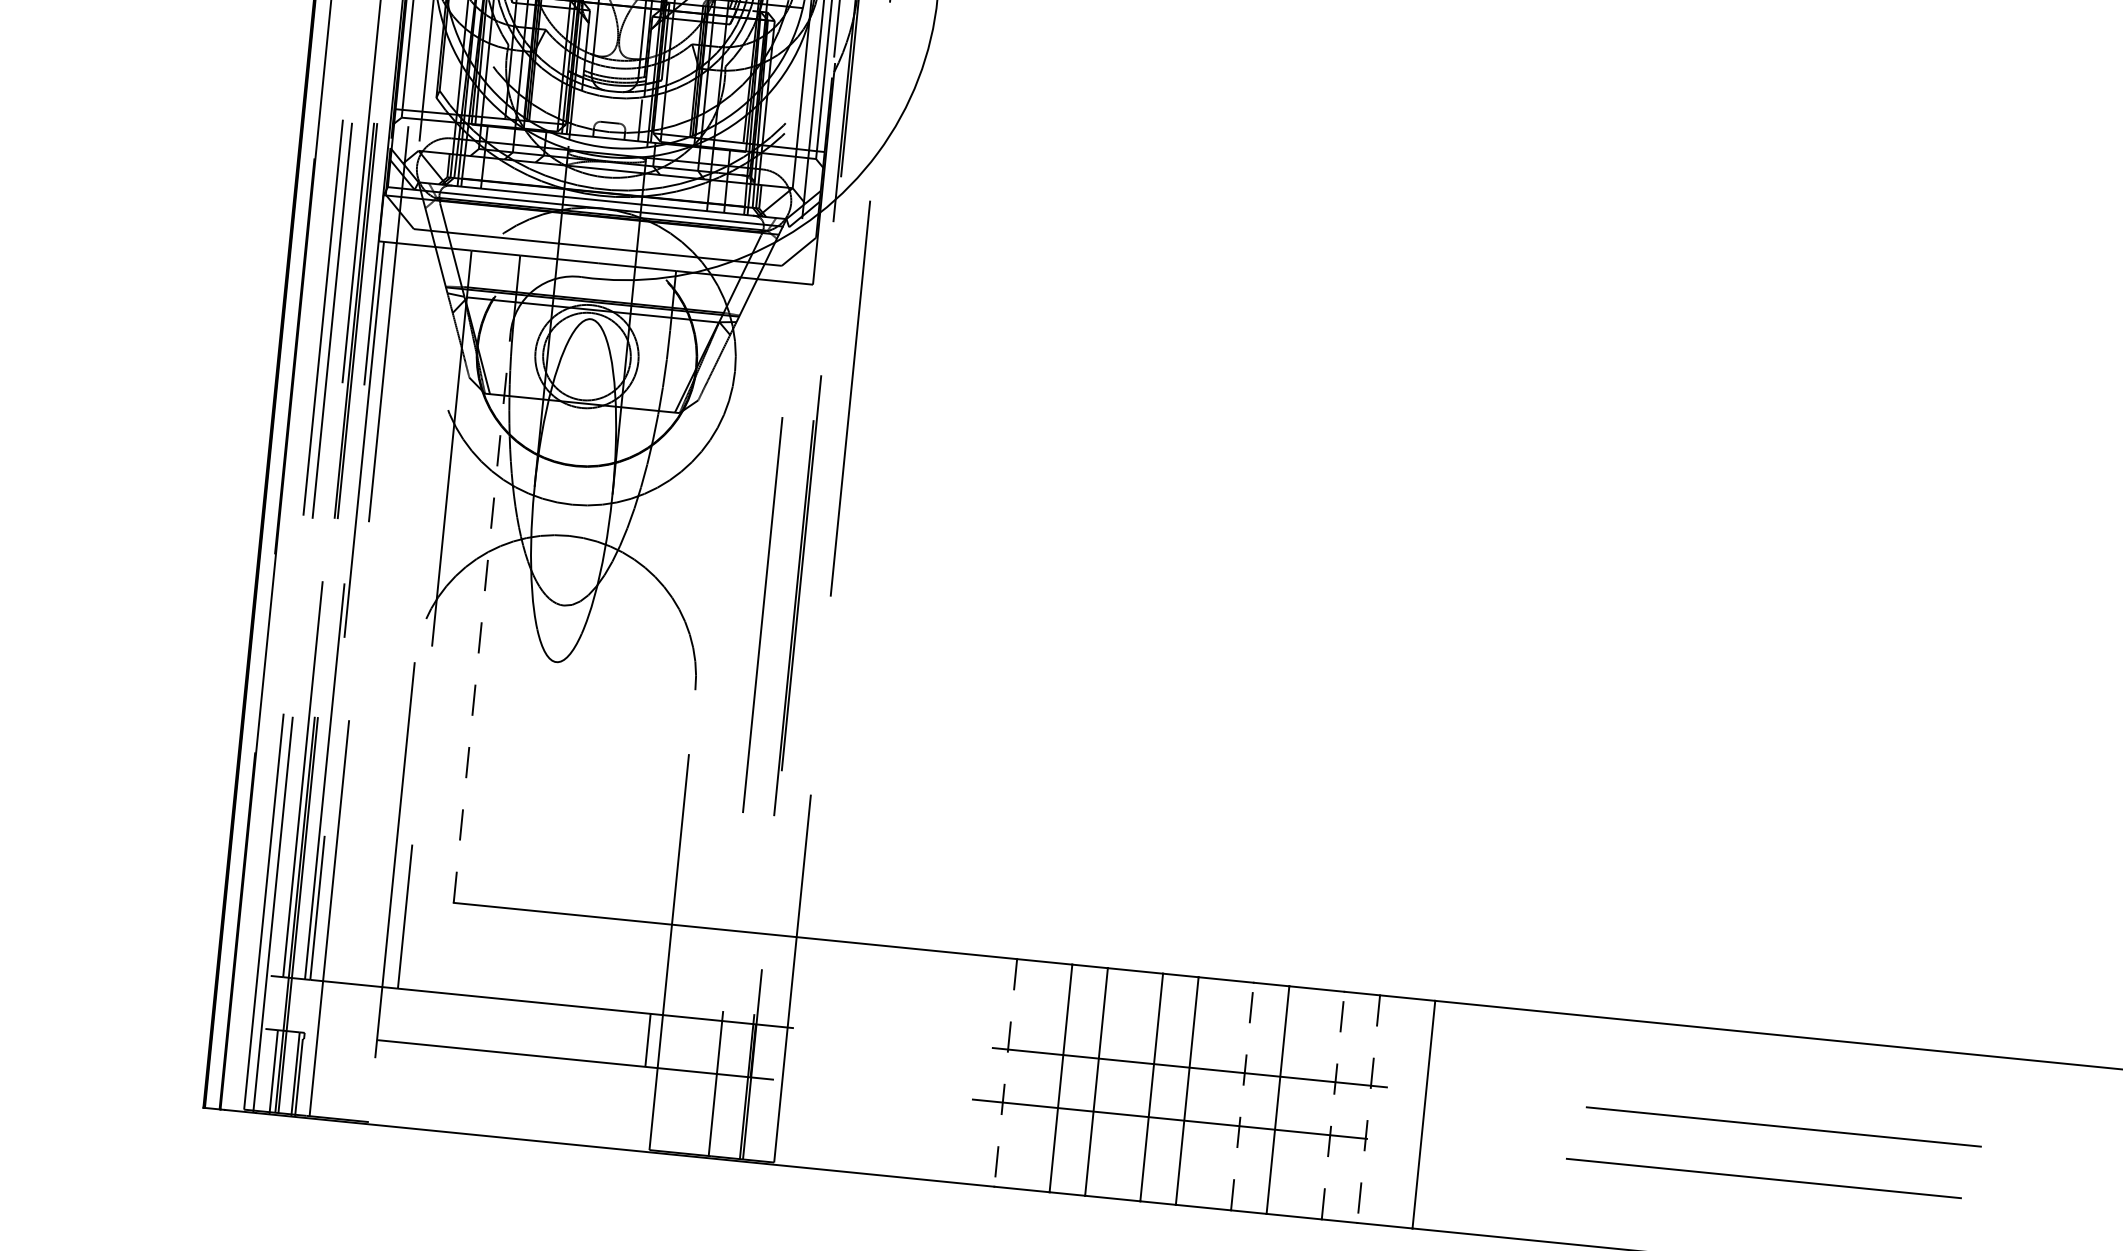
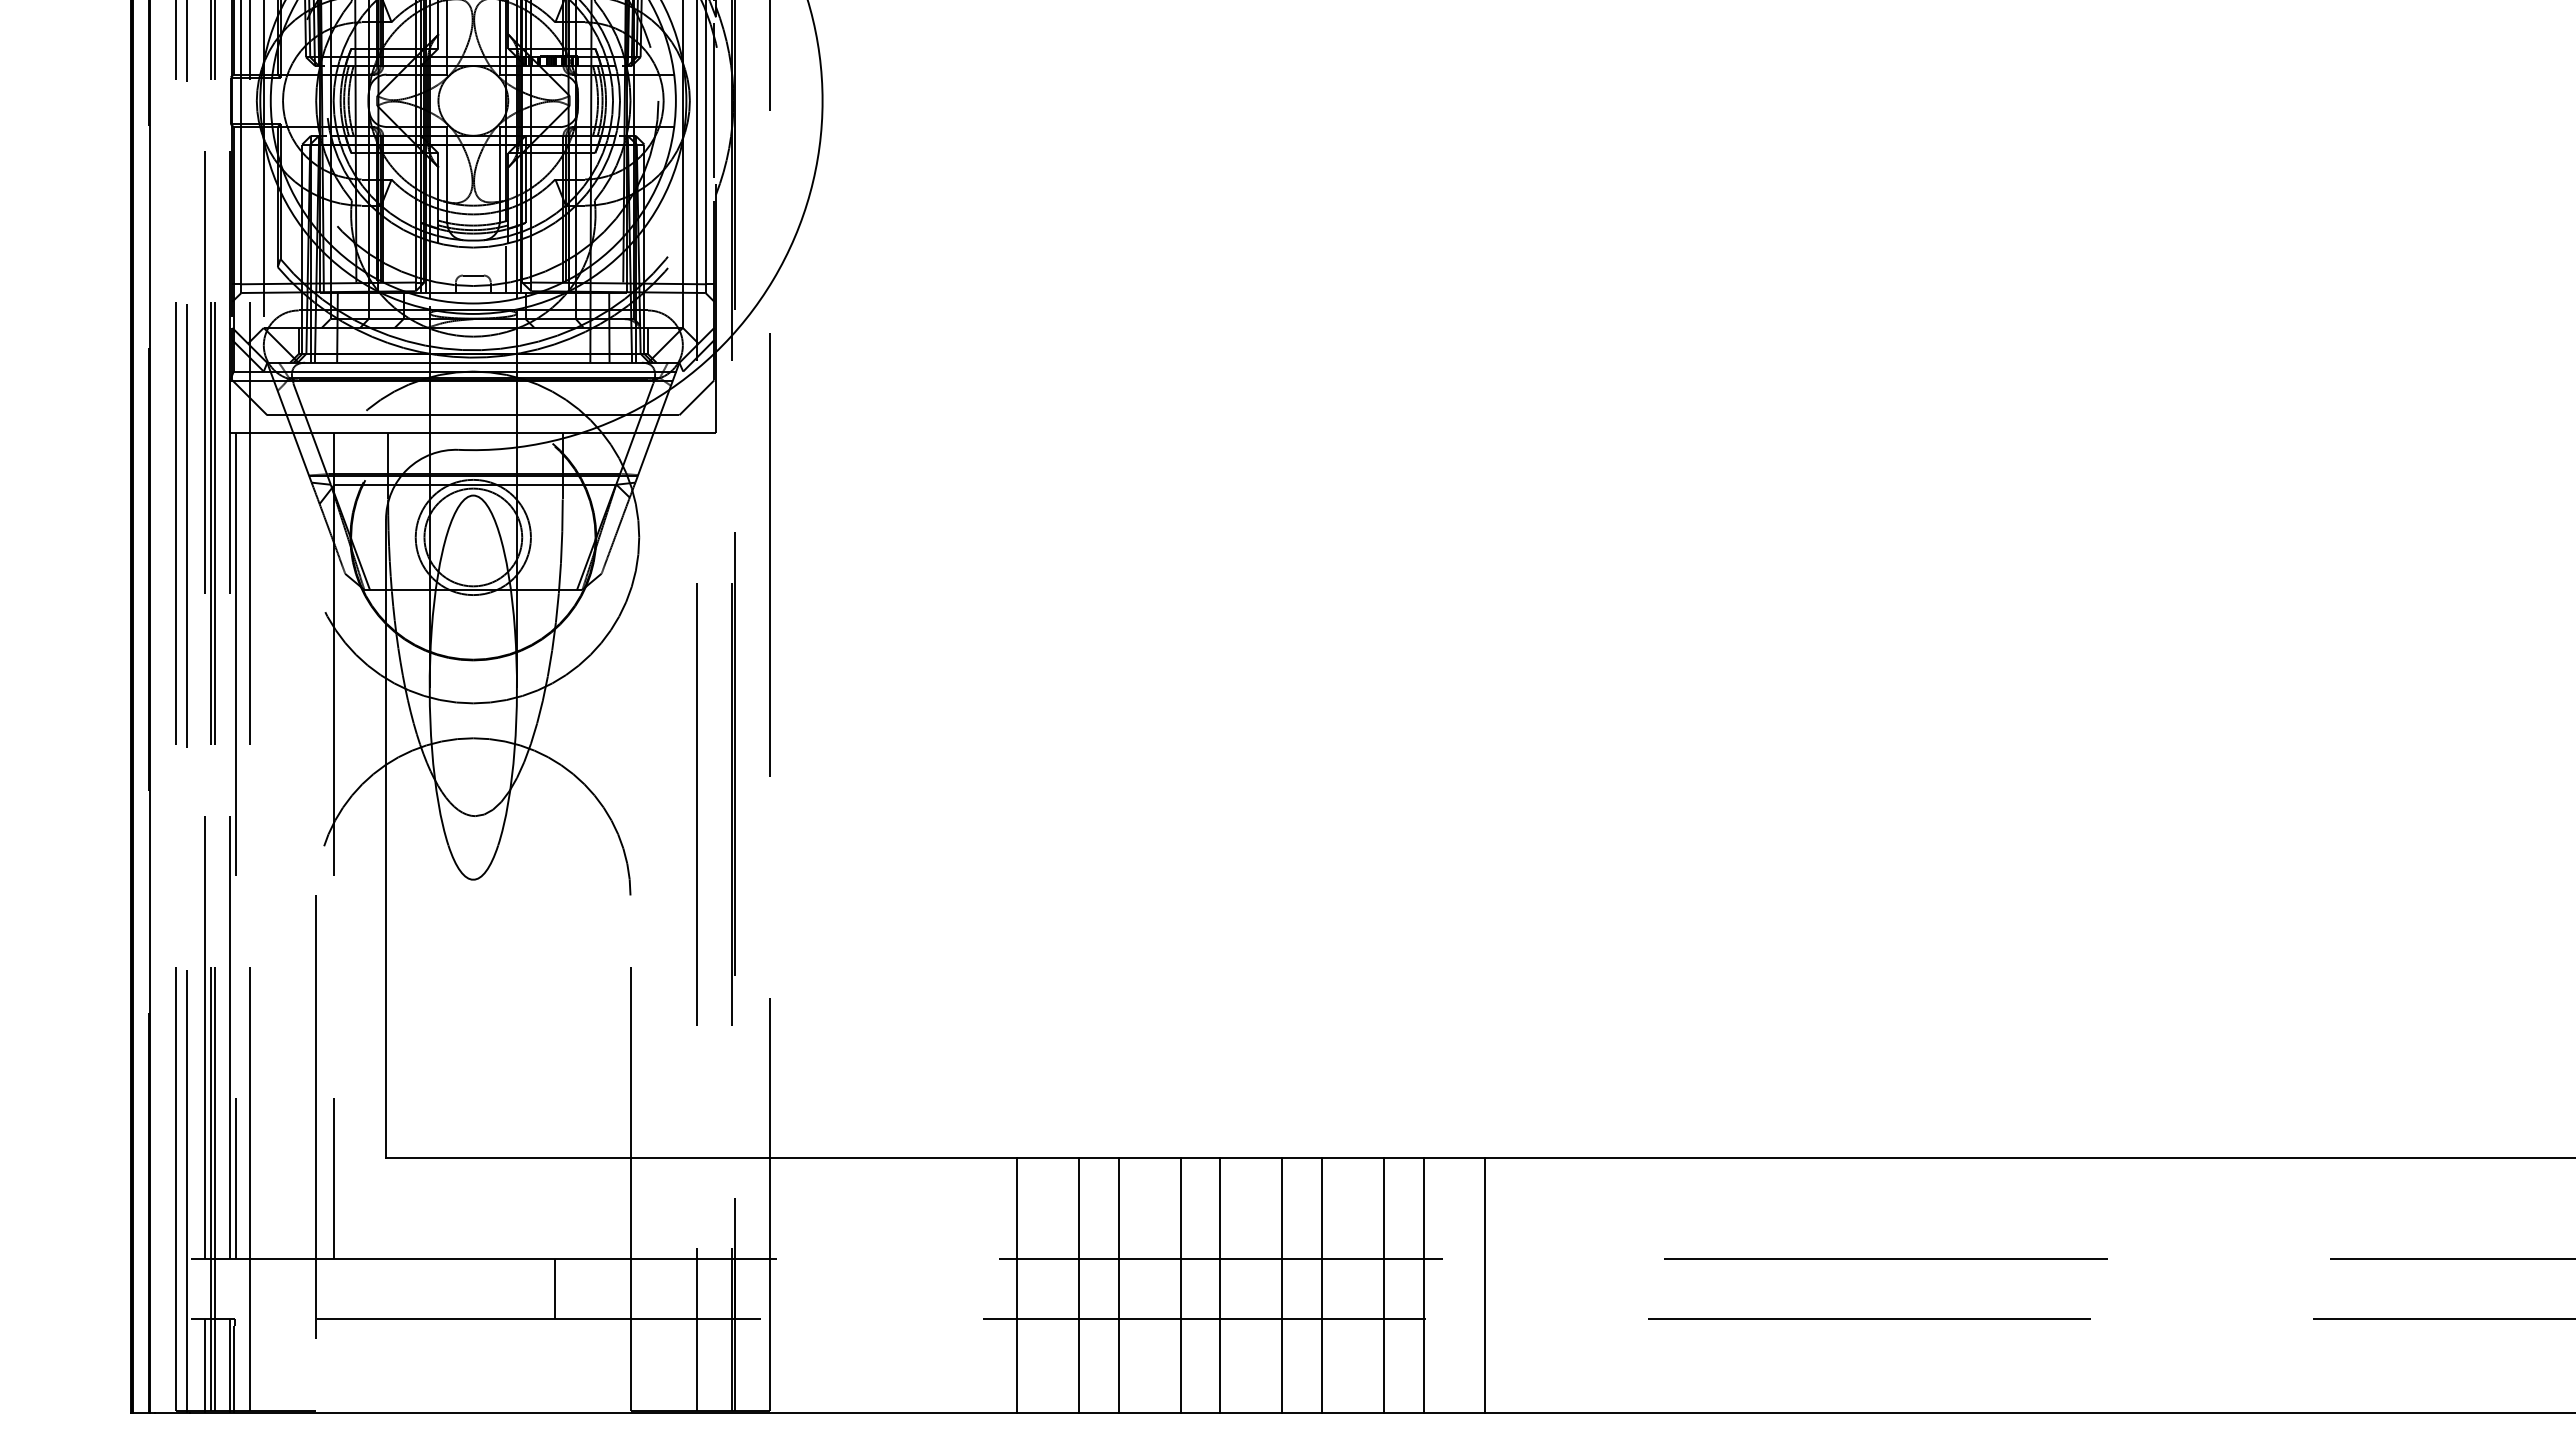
line: (482, 617) -> (386, 838), dashed -> solid
line: (647, 1039) -> (554, 1288), moved
line: (1006, 1073) -> (1017, 1286), dashed -> solid
line: (1242, 1096) -> (1282, 1285), dashed -> solid
line: (1332, 1105) -> (1383, 1285), dashed -> solid
line: (1368, 1109) -> (1423, 1286), dashed -> solid

